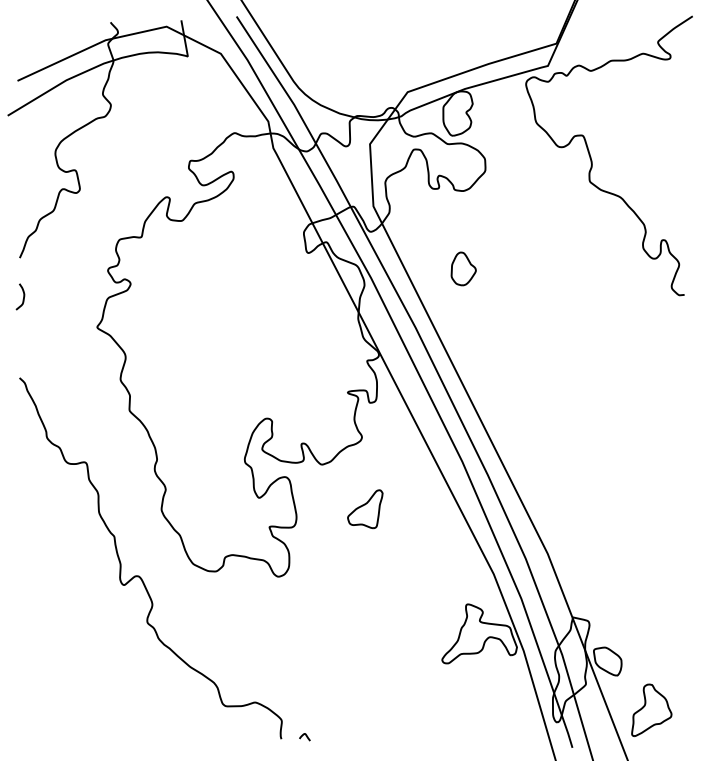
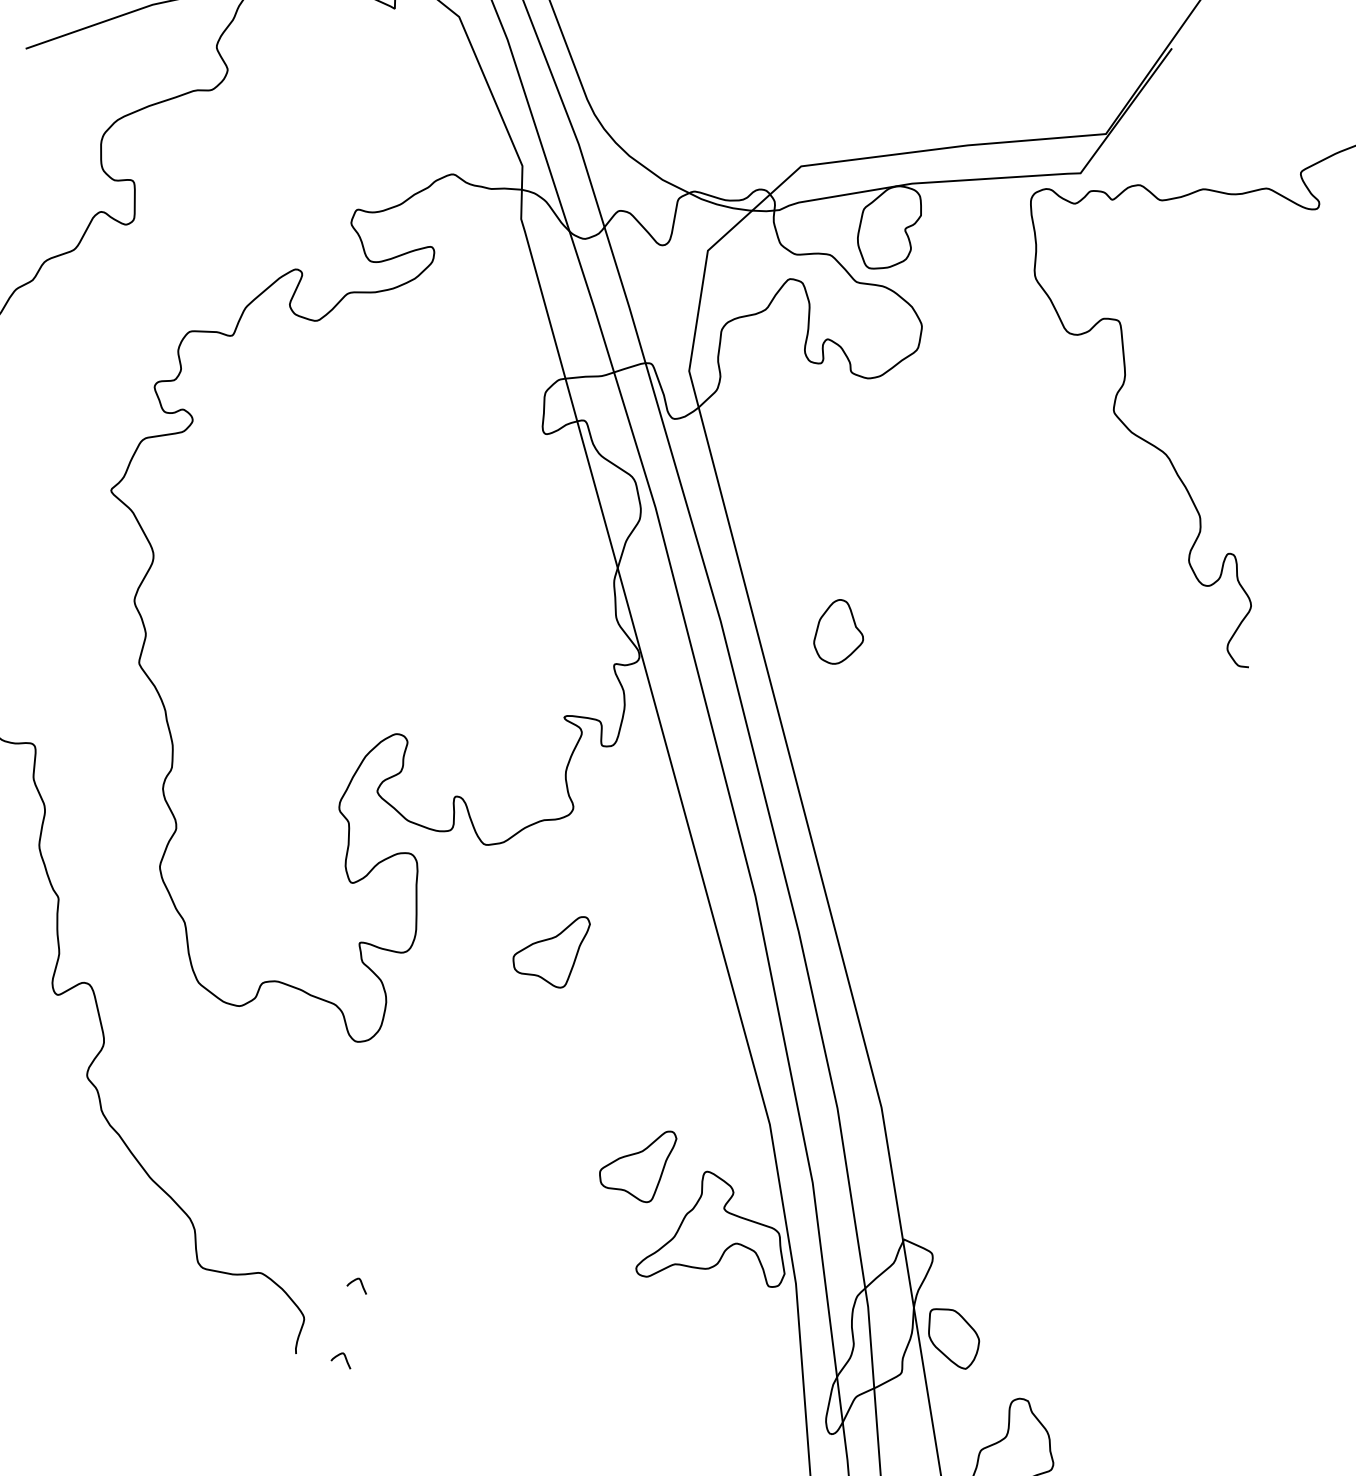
part: (463, 268) -> (840, 631), moved
part: (431, 607) -> (637, 1162), added
curve: (306, 698) -> (360, 1286), added

